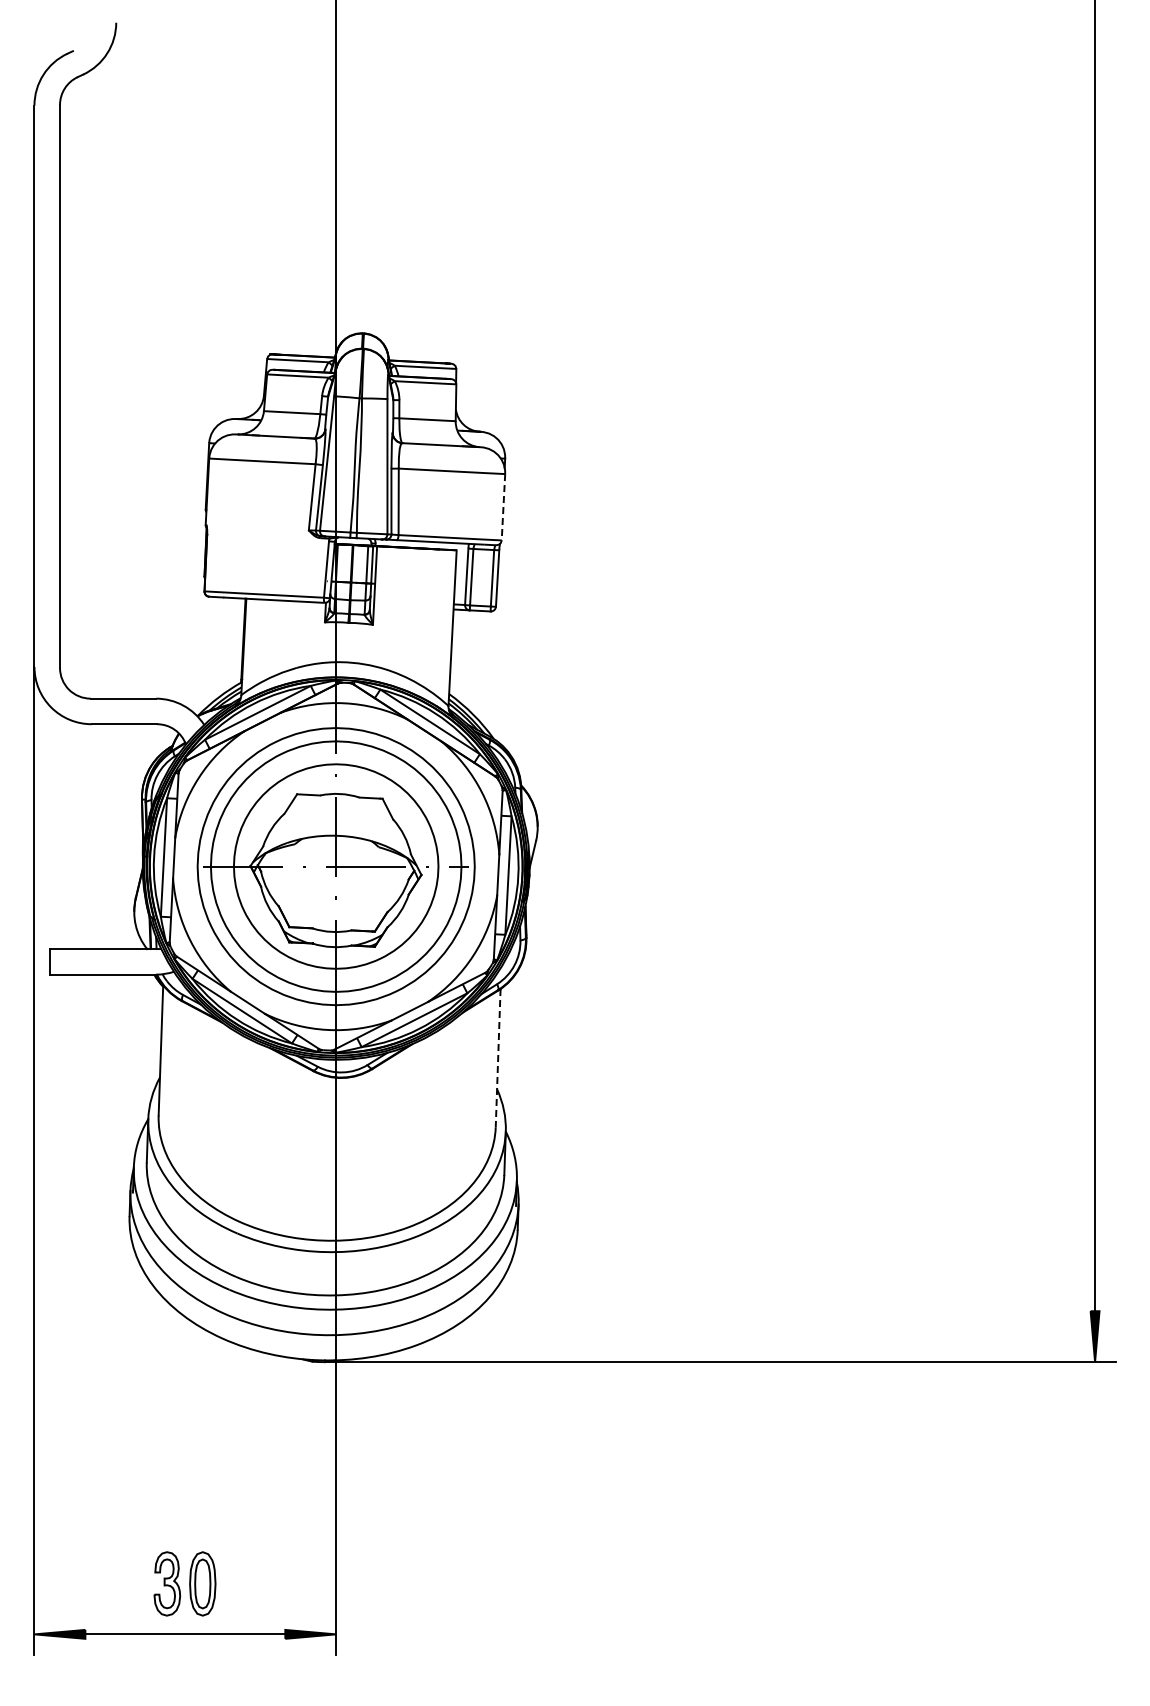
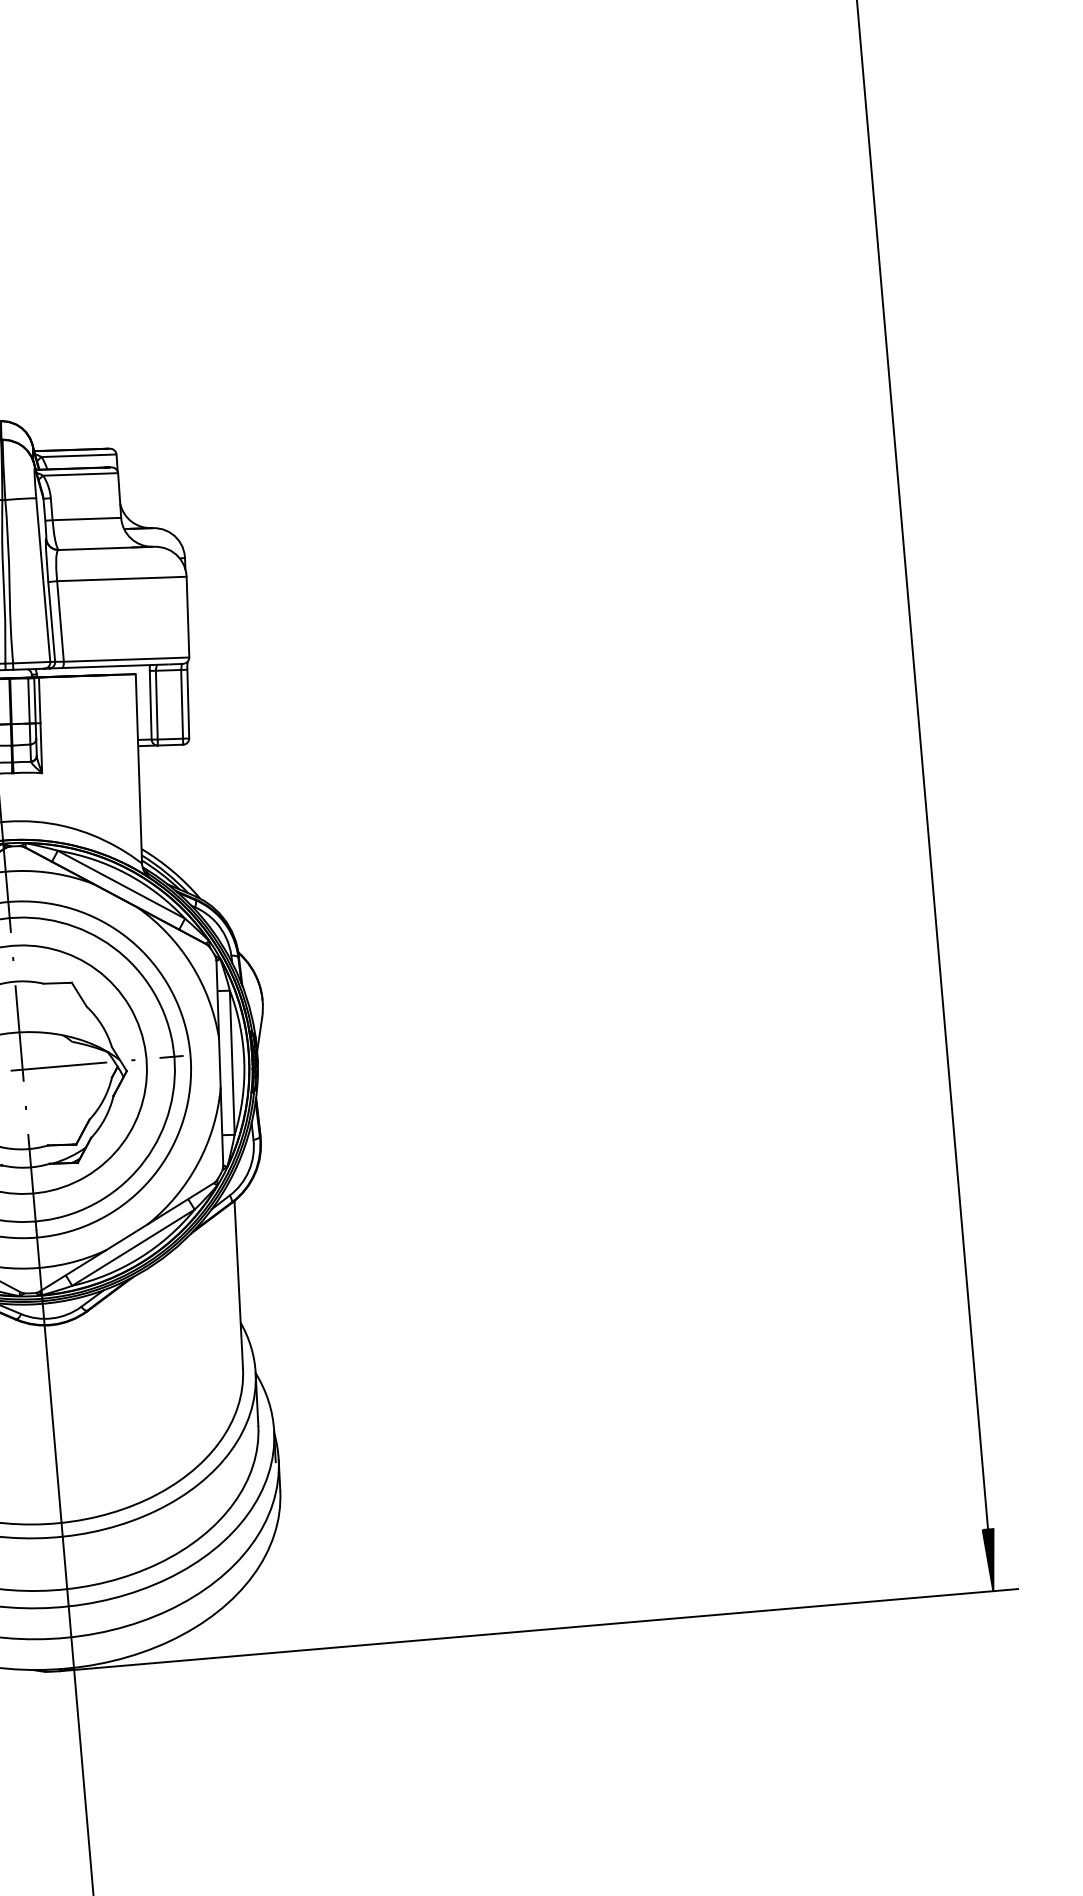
line: (503, 507) -> (188, 617), dashed -> solid
line: (498, 1058) -> (239, 1285), dashed -> solid

